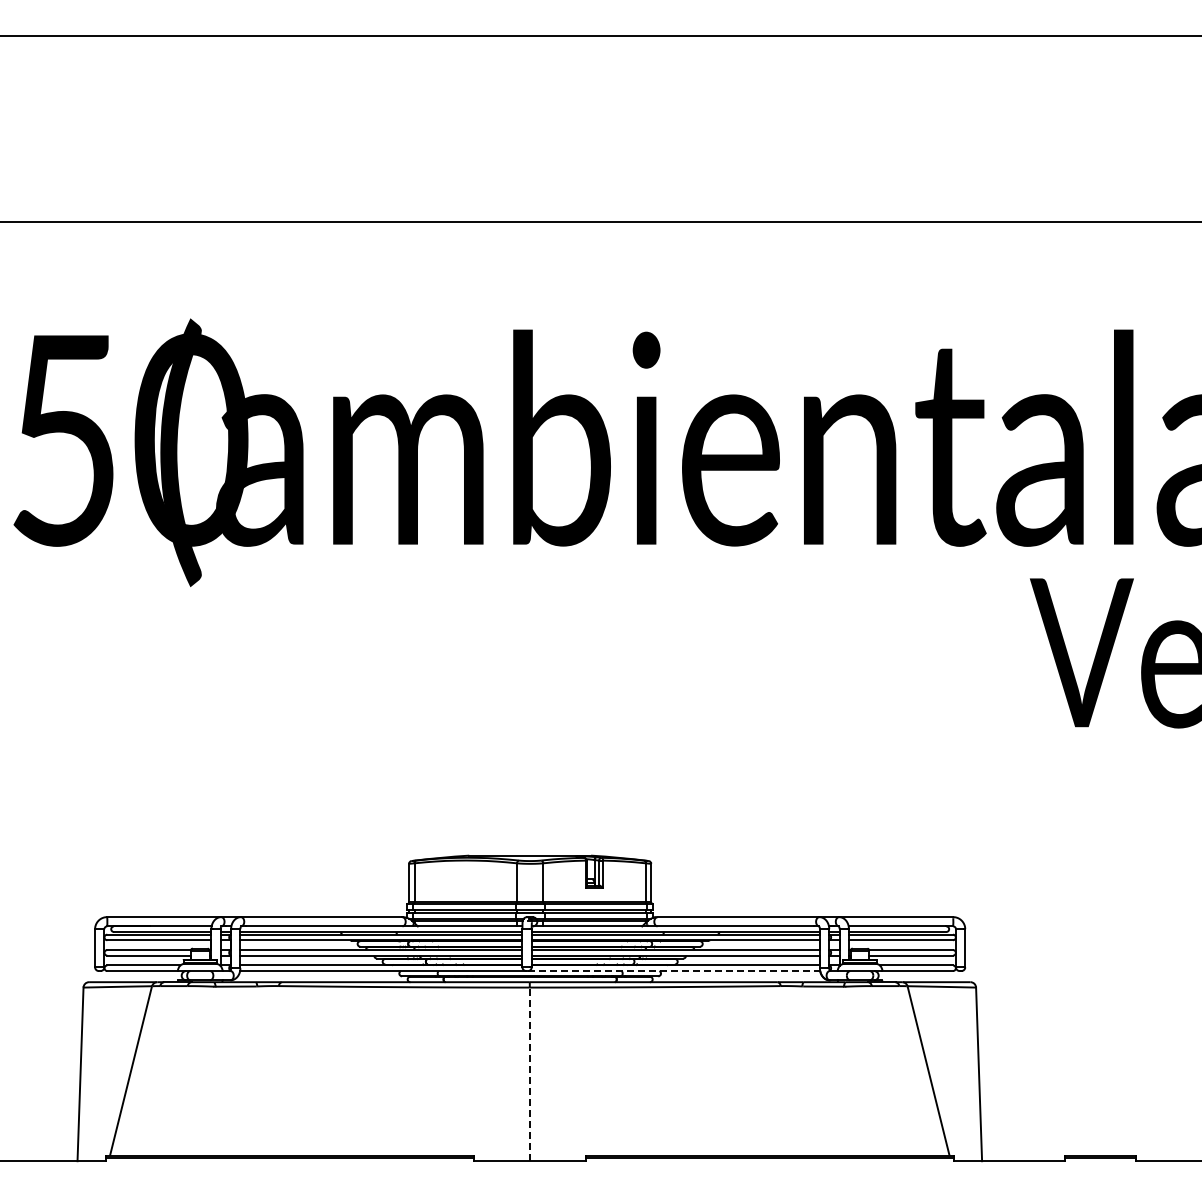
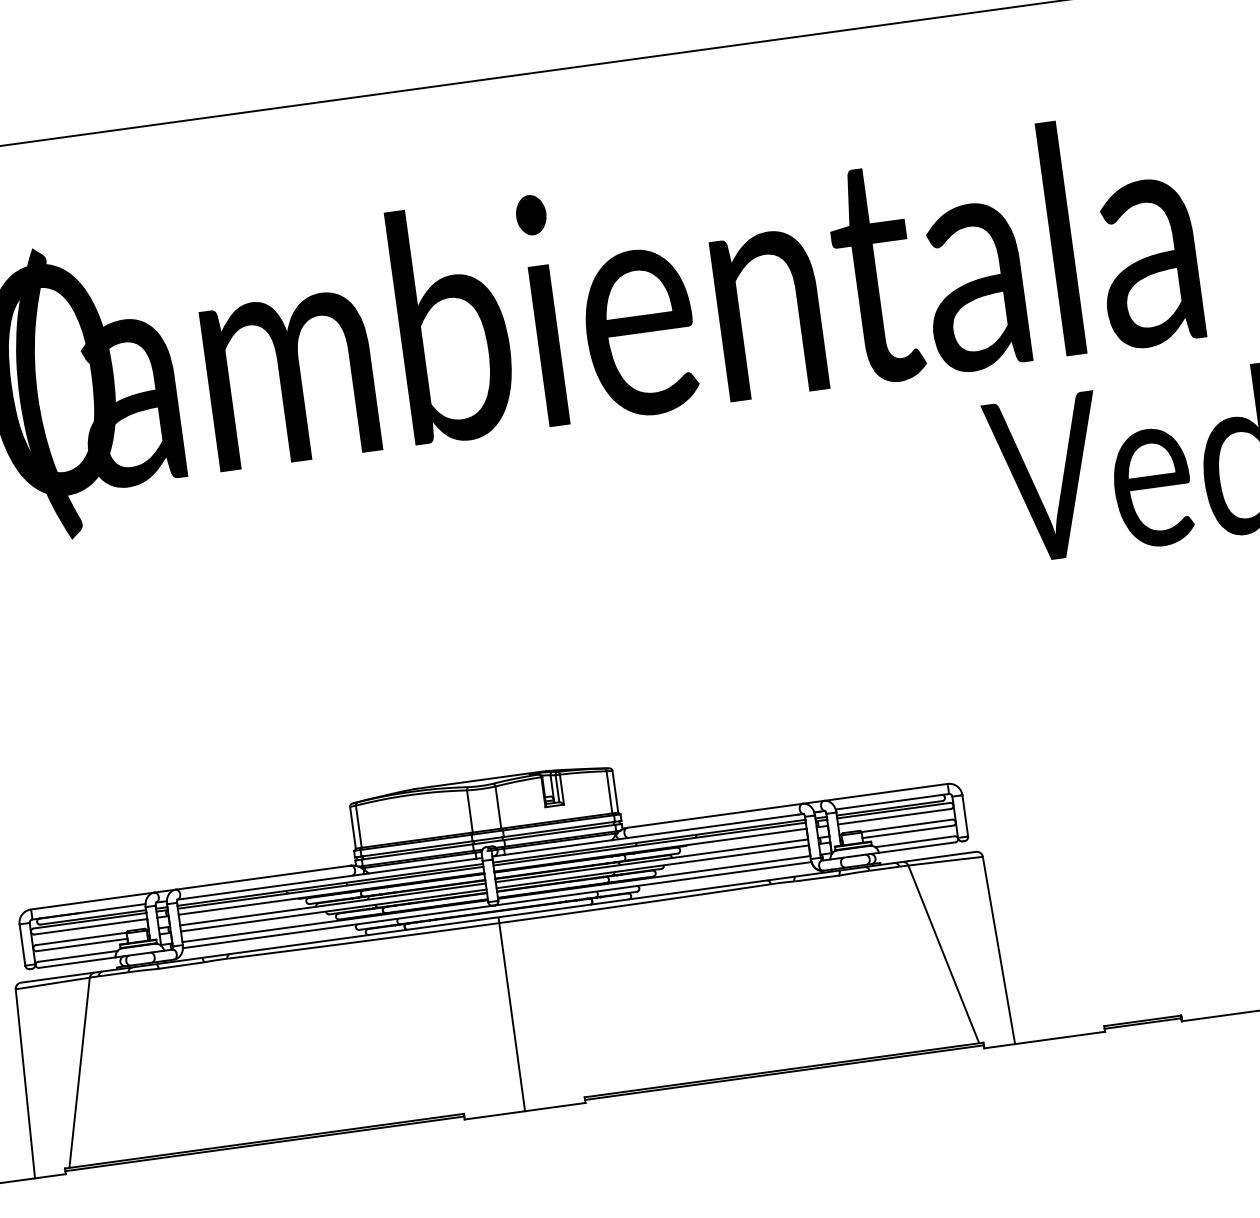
line: (674, 971) -> (653, 884), dashed -> solid
line: (529, 1074) -> (511, 1017), dashed -> solid

